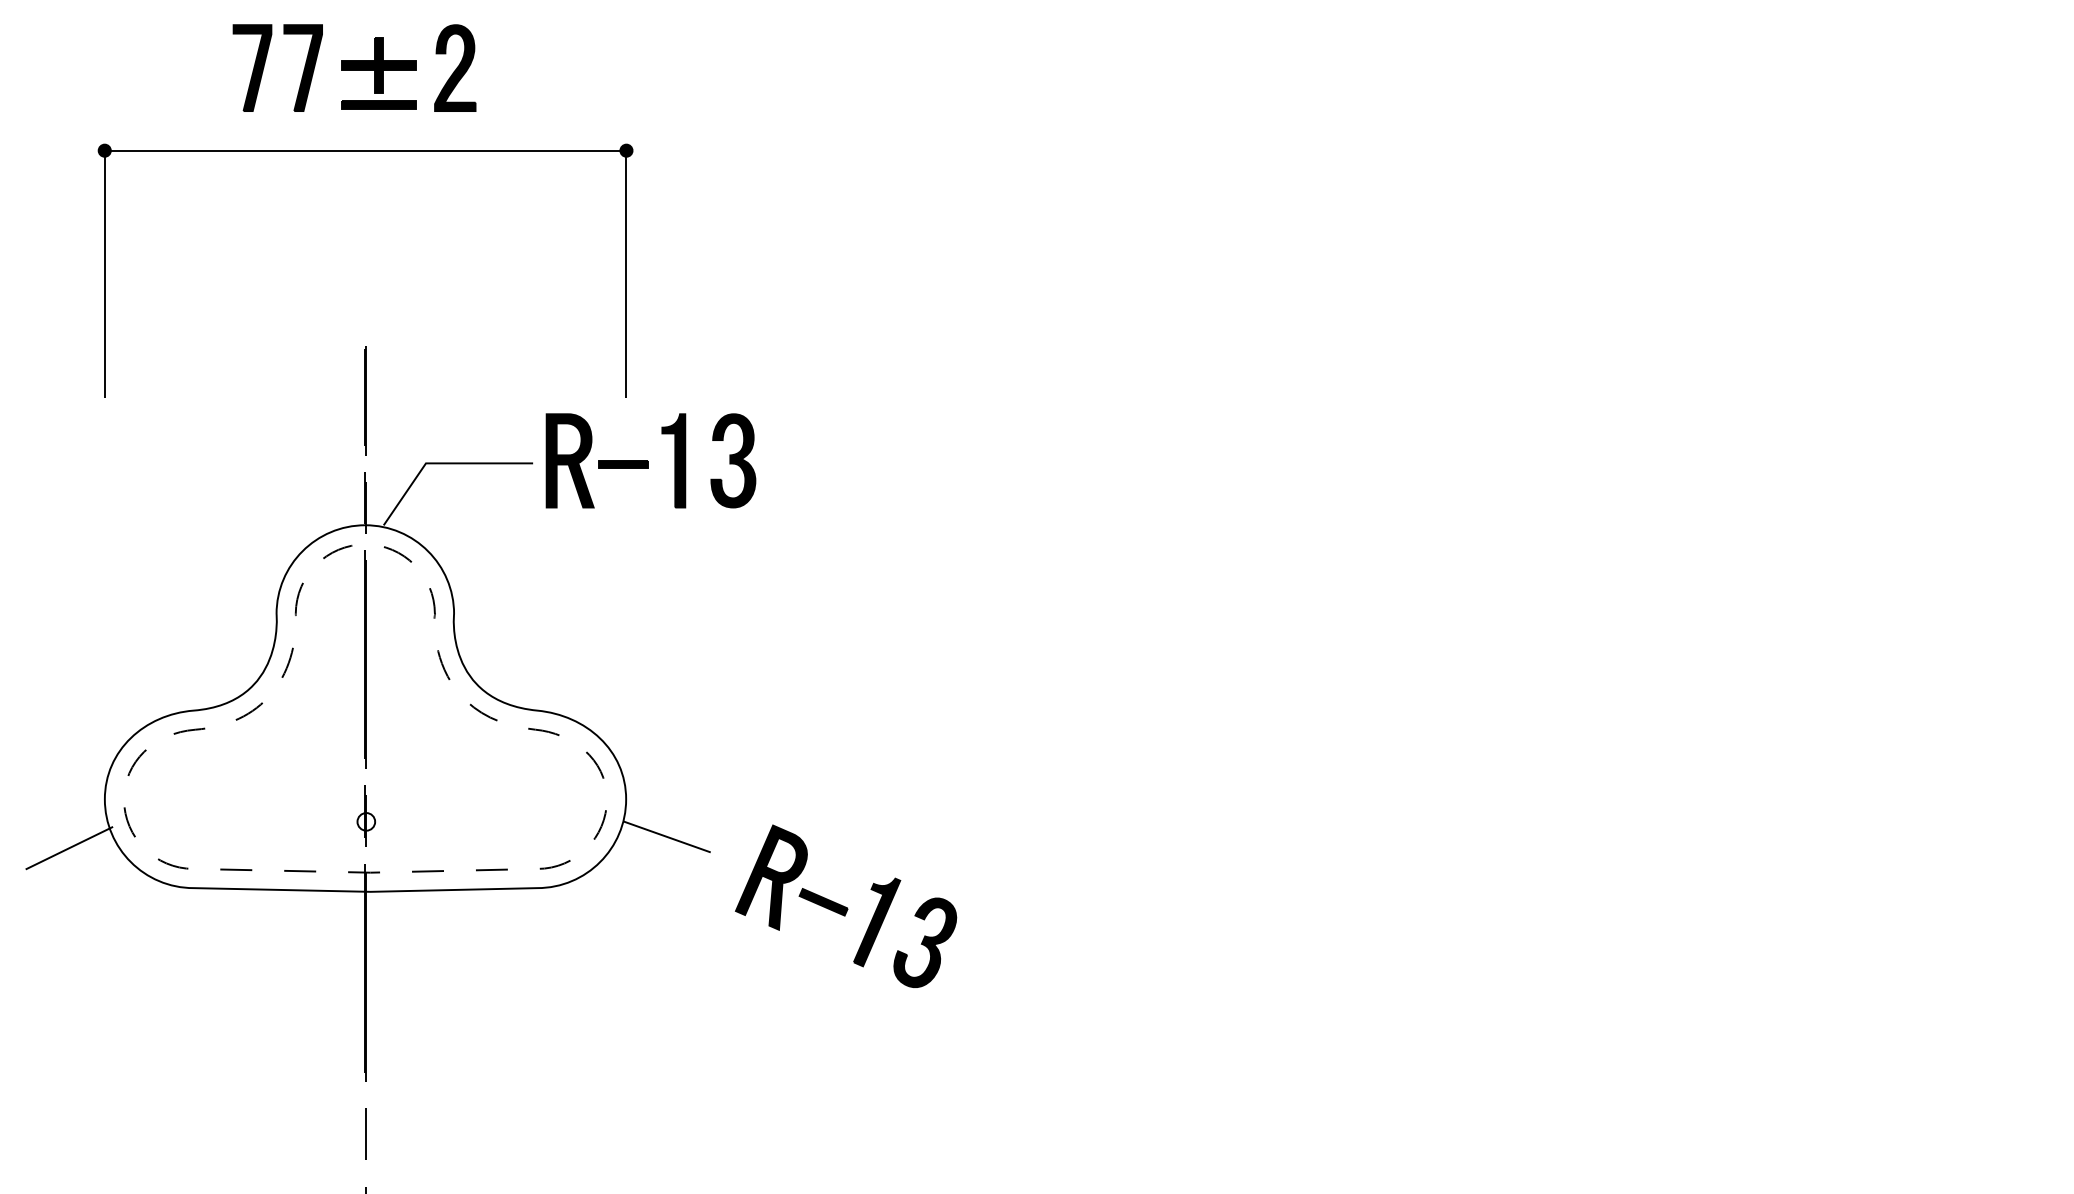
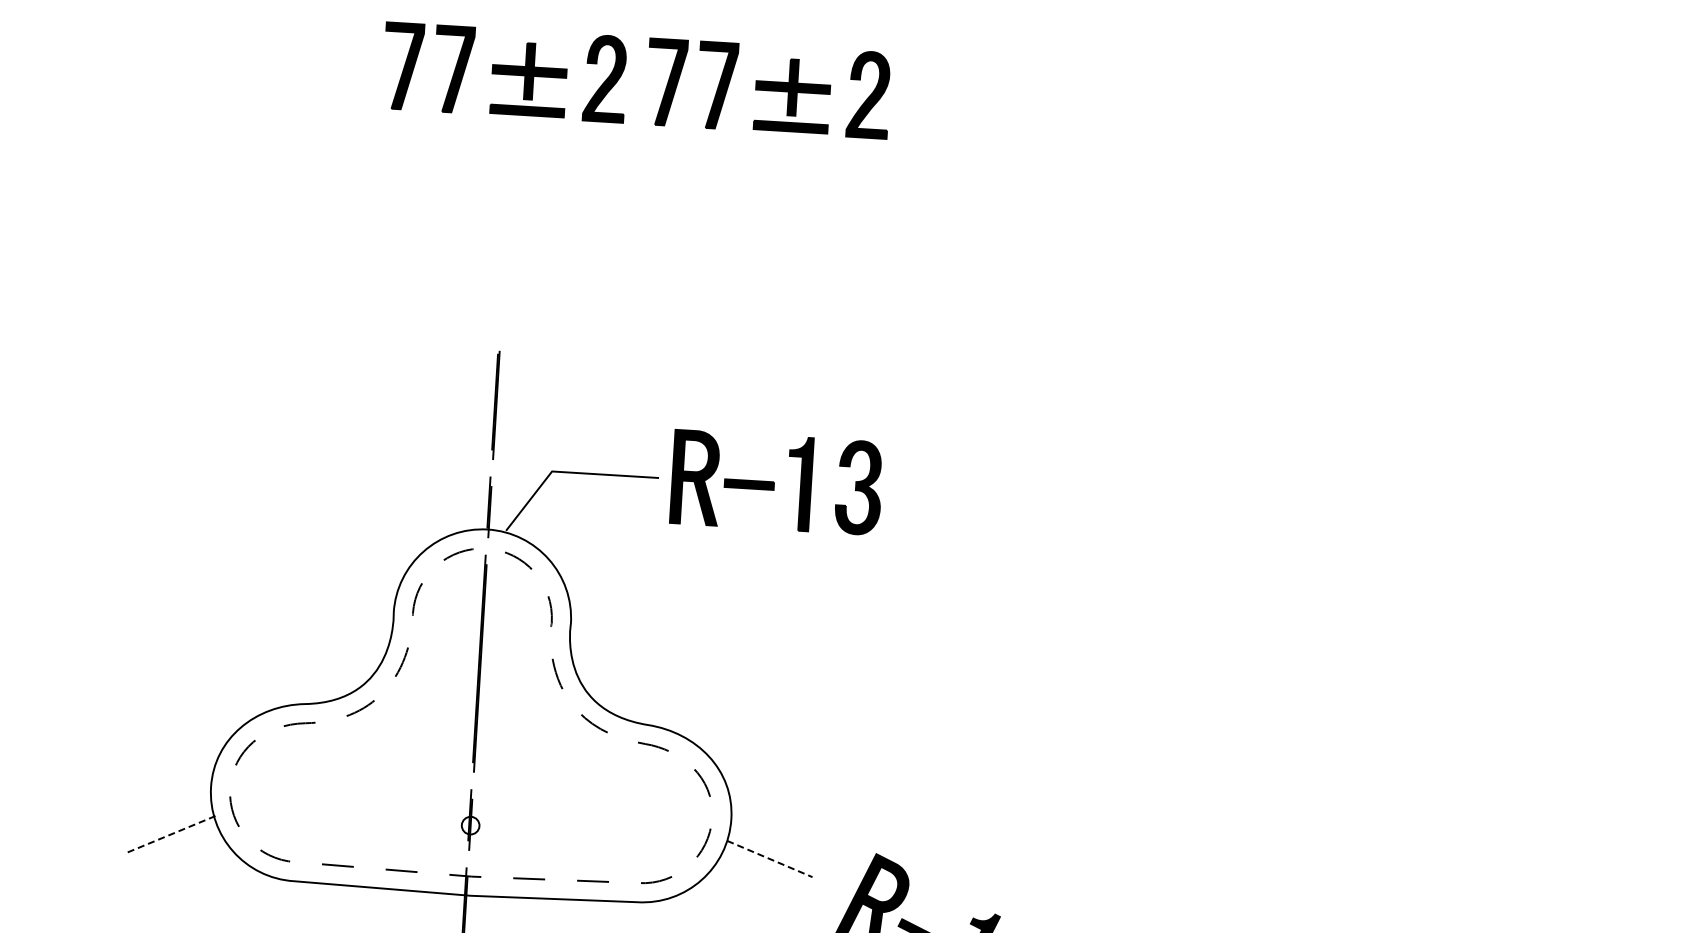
part: (618, 67) -> (768, 88), added
part: (365, 151) -> (510, 156), removed
line: (667, 837) -> (770, 859), solid -> dashed
line: (69, 848) -> (172, 834), solid -> dashed

